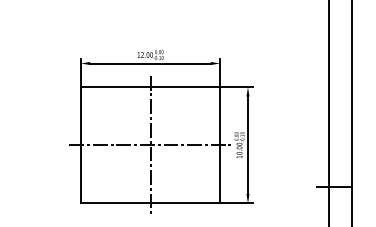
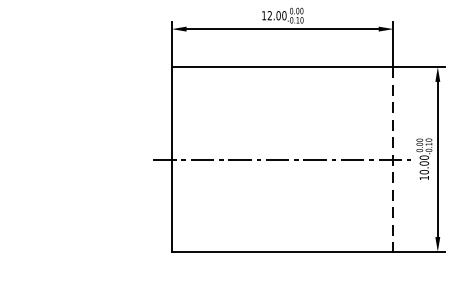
line: (150, 145) -> (282, 159), removed
line: (220, 145) -> (394, 159), solid -> dashed

